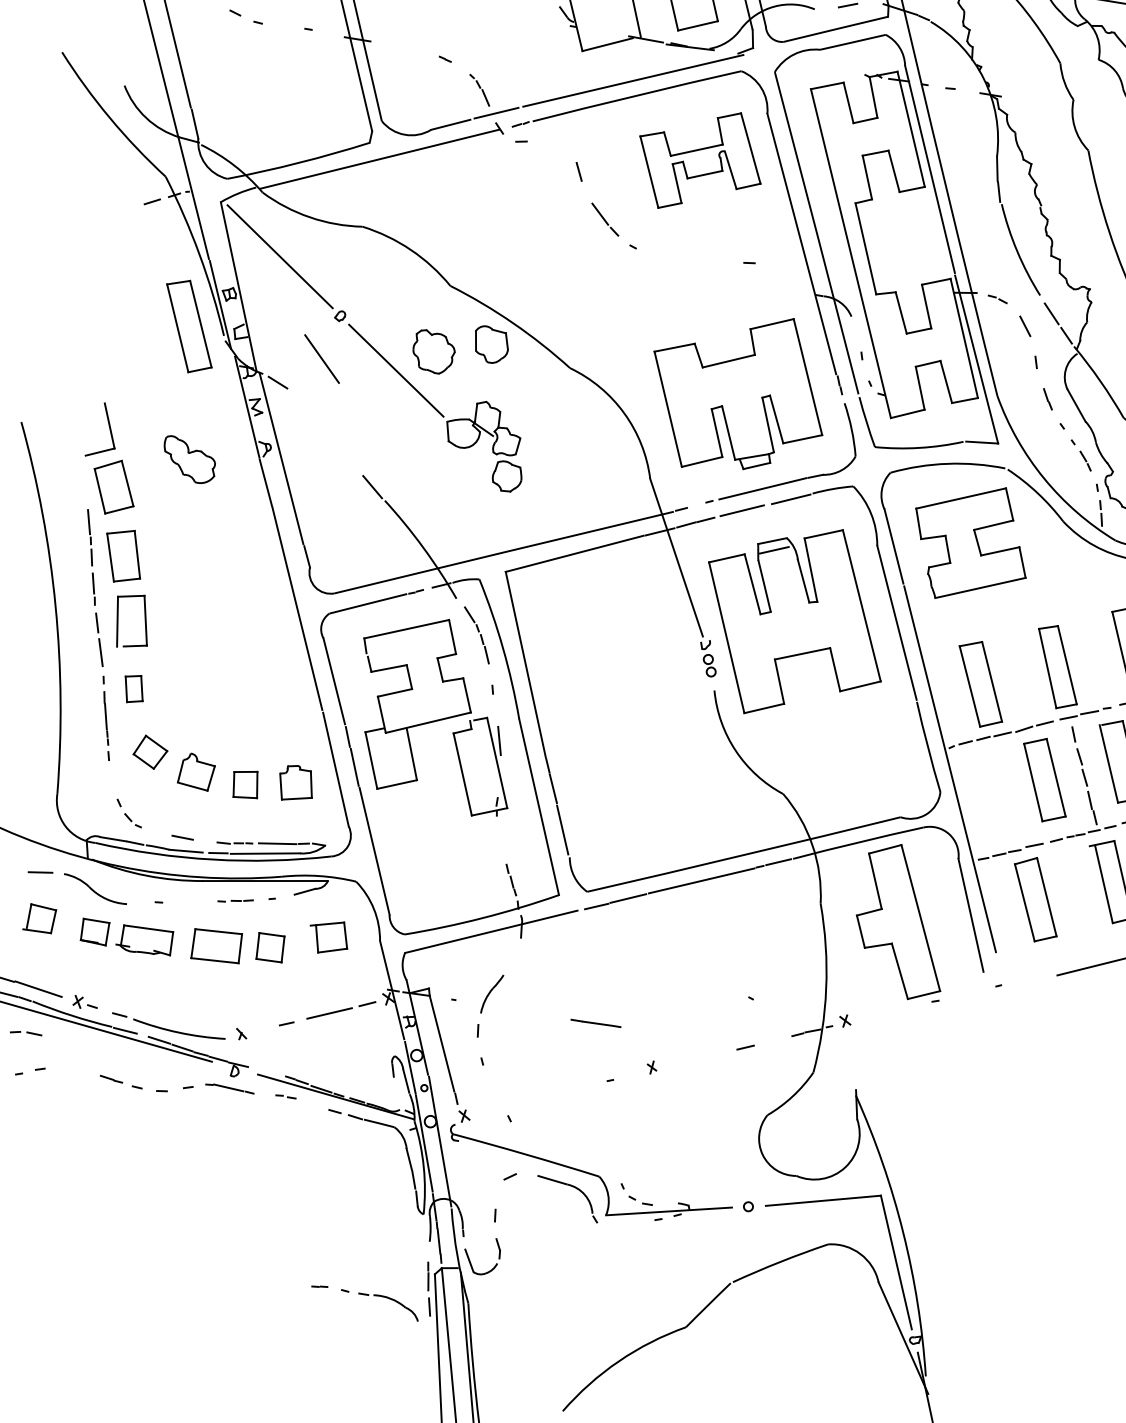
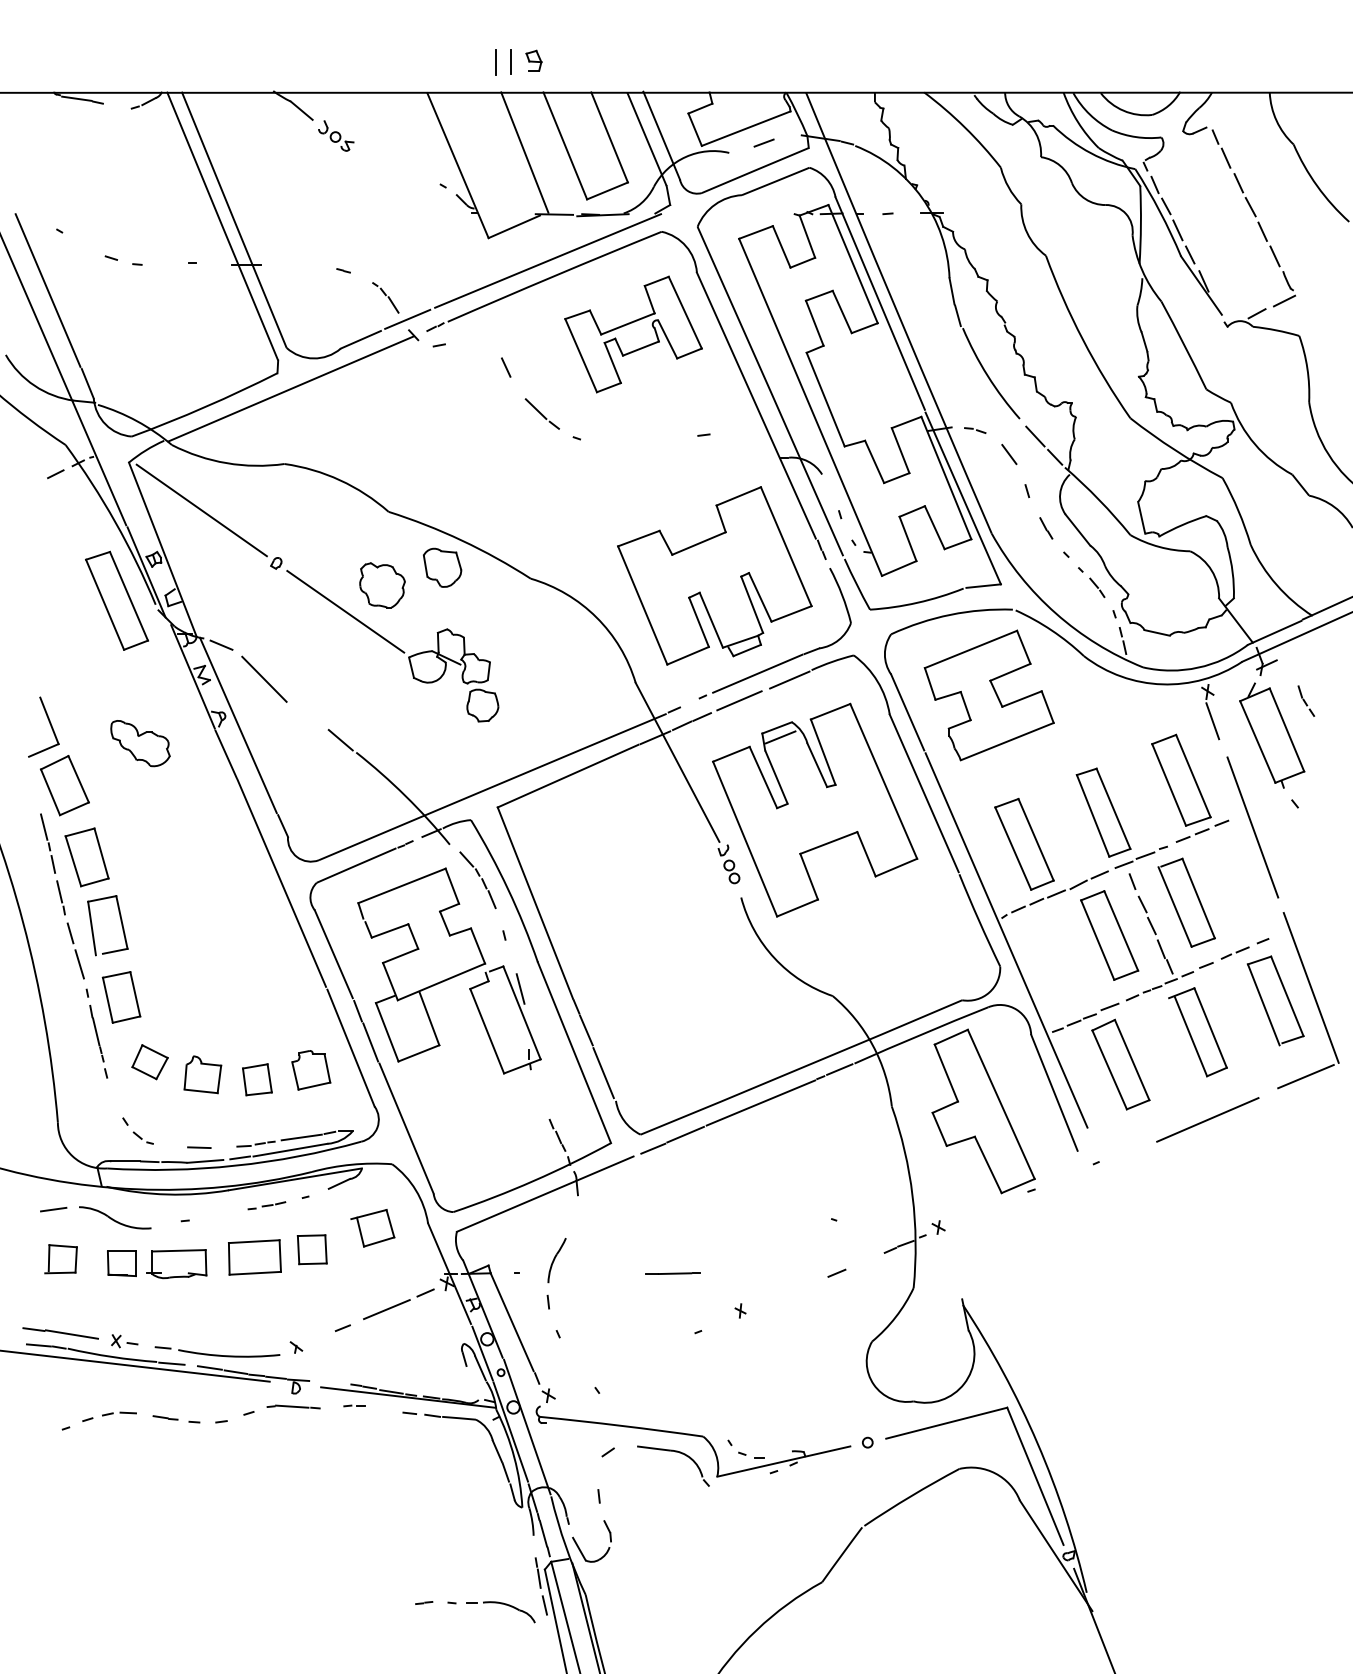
line: (322, 358) -> (264, 678), moved
part: (134, 689) -> (121, 997), size x1.67
part: (26, 1033) -> (119, 1413), moved

